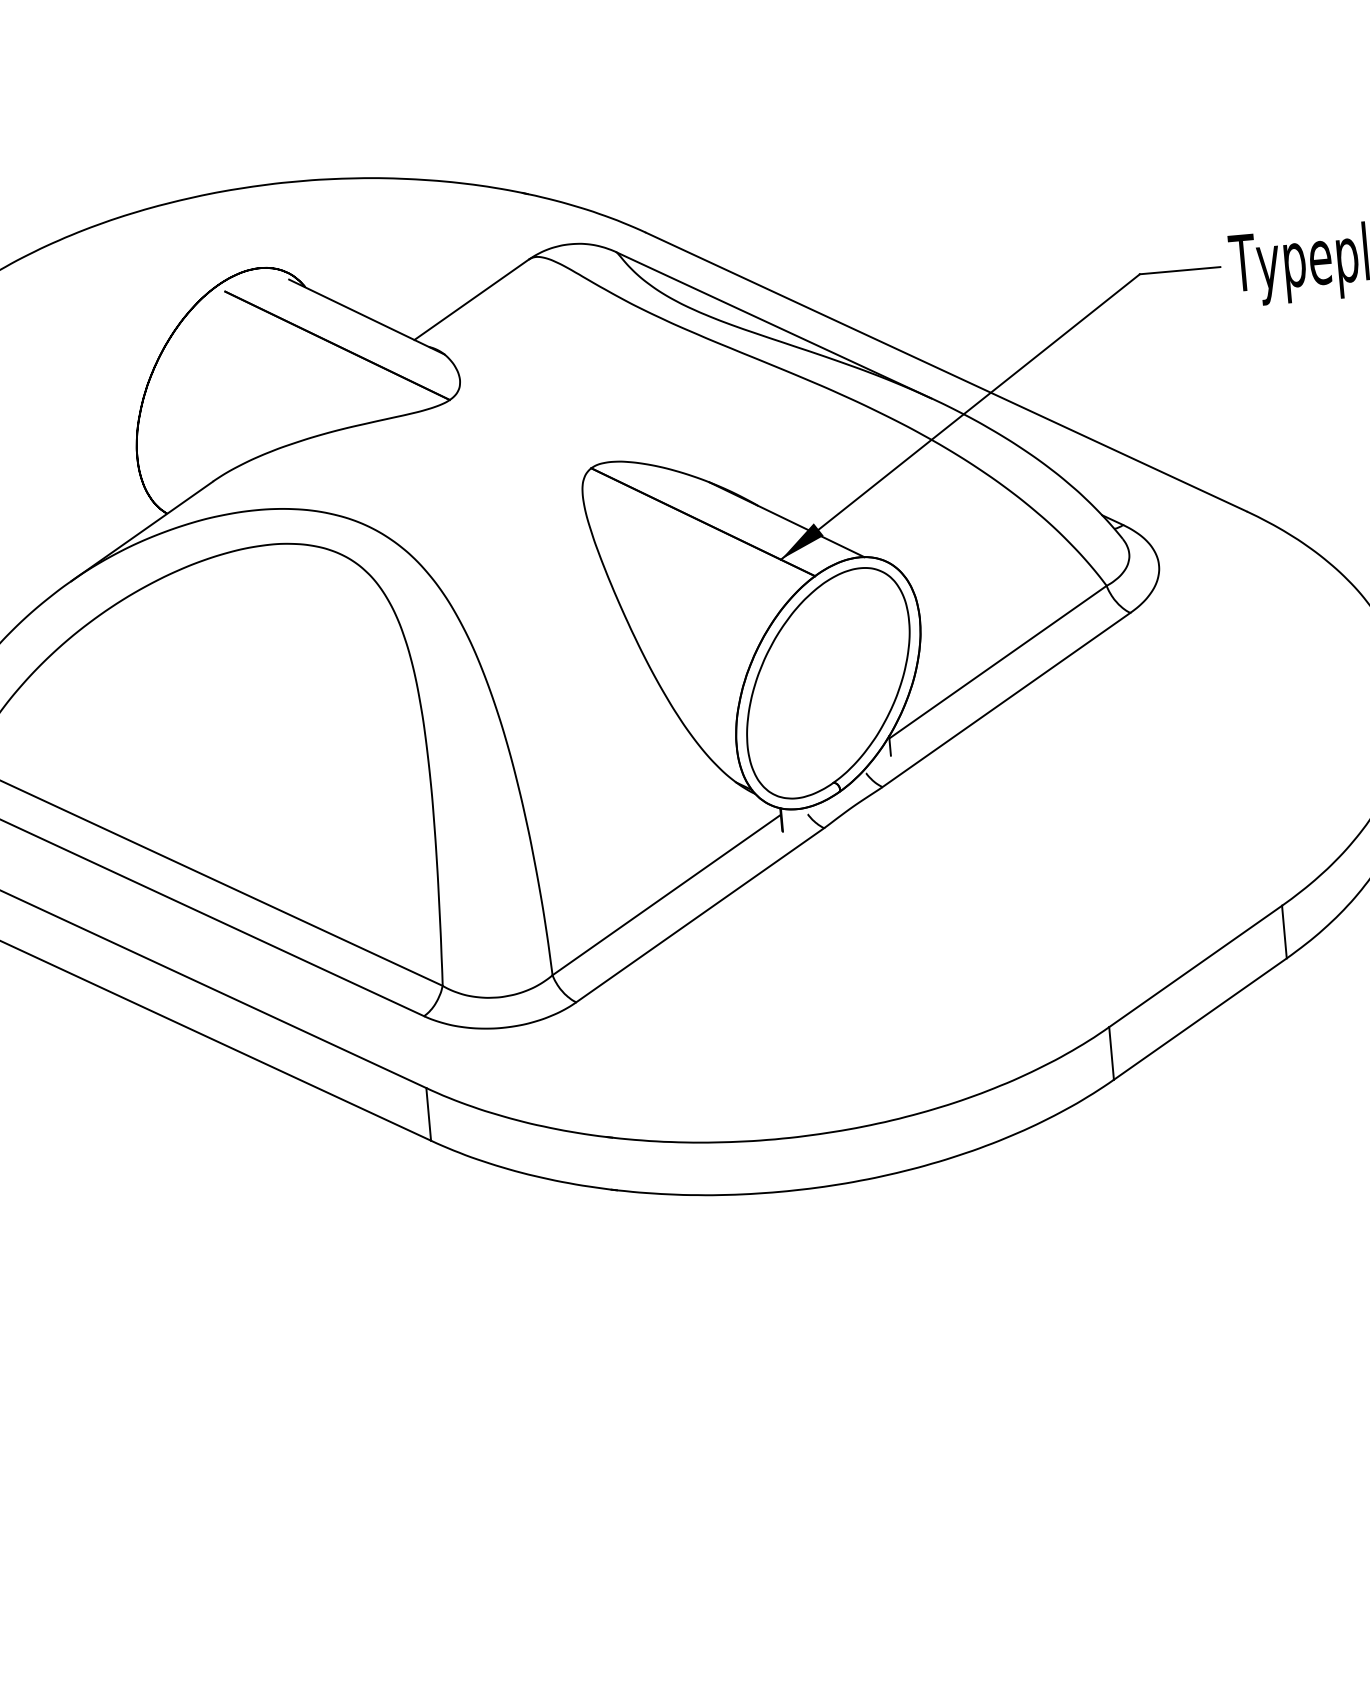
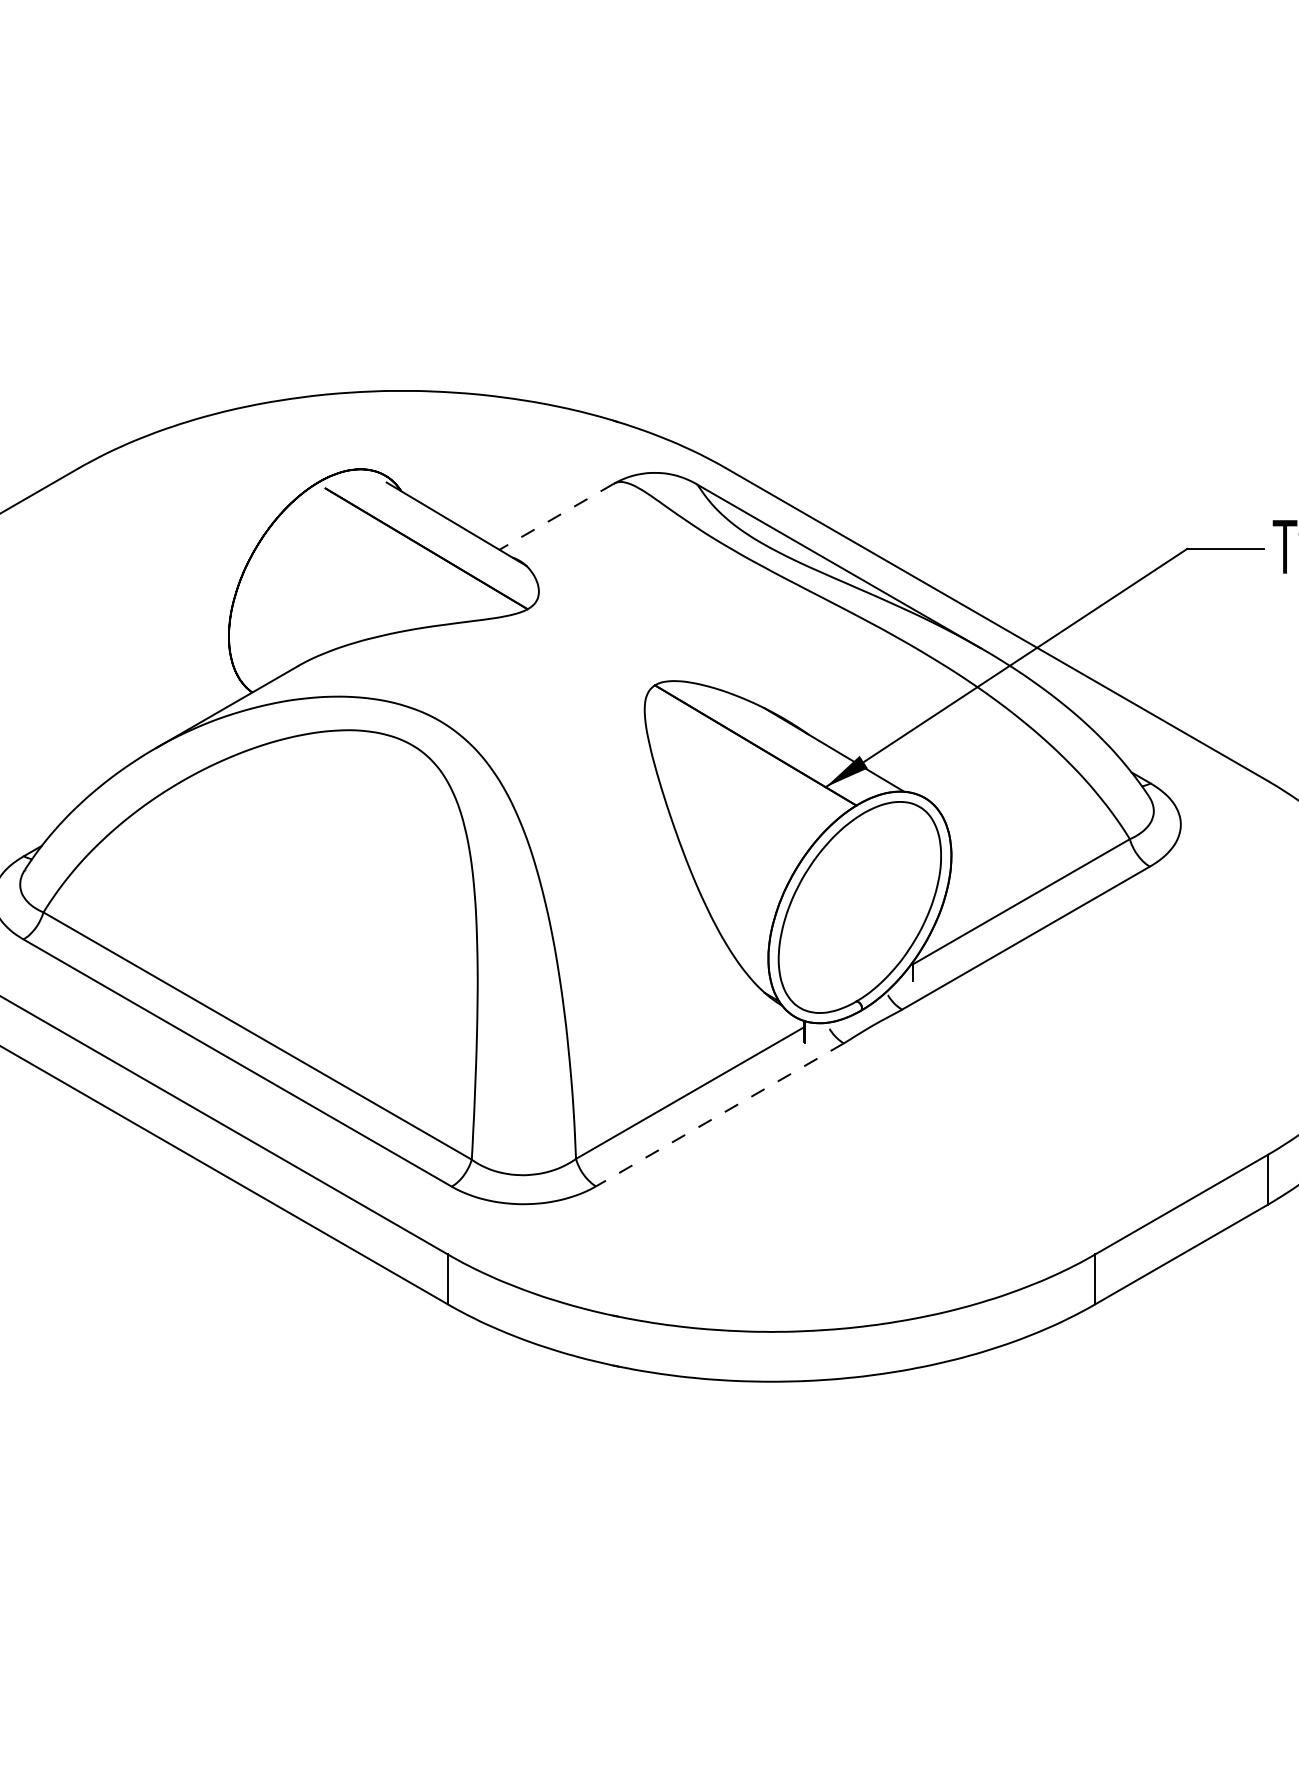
line: (471, 300) -> (556, 517), solid -> dashed
line: (699, 915) -> (719, 1115), solid -> dashed

